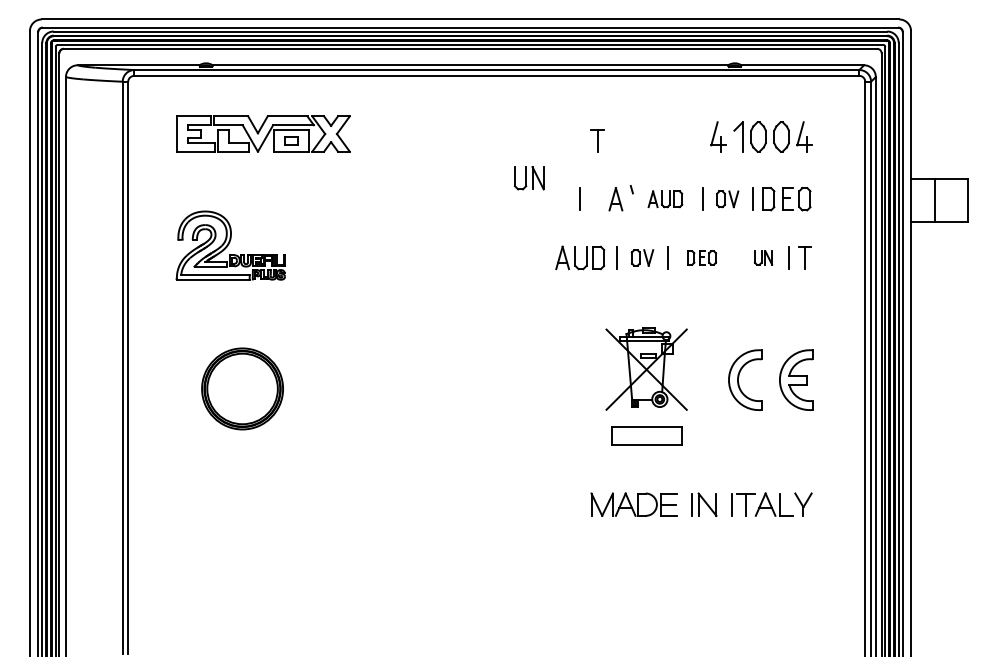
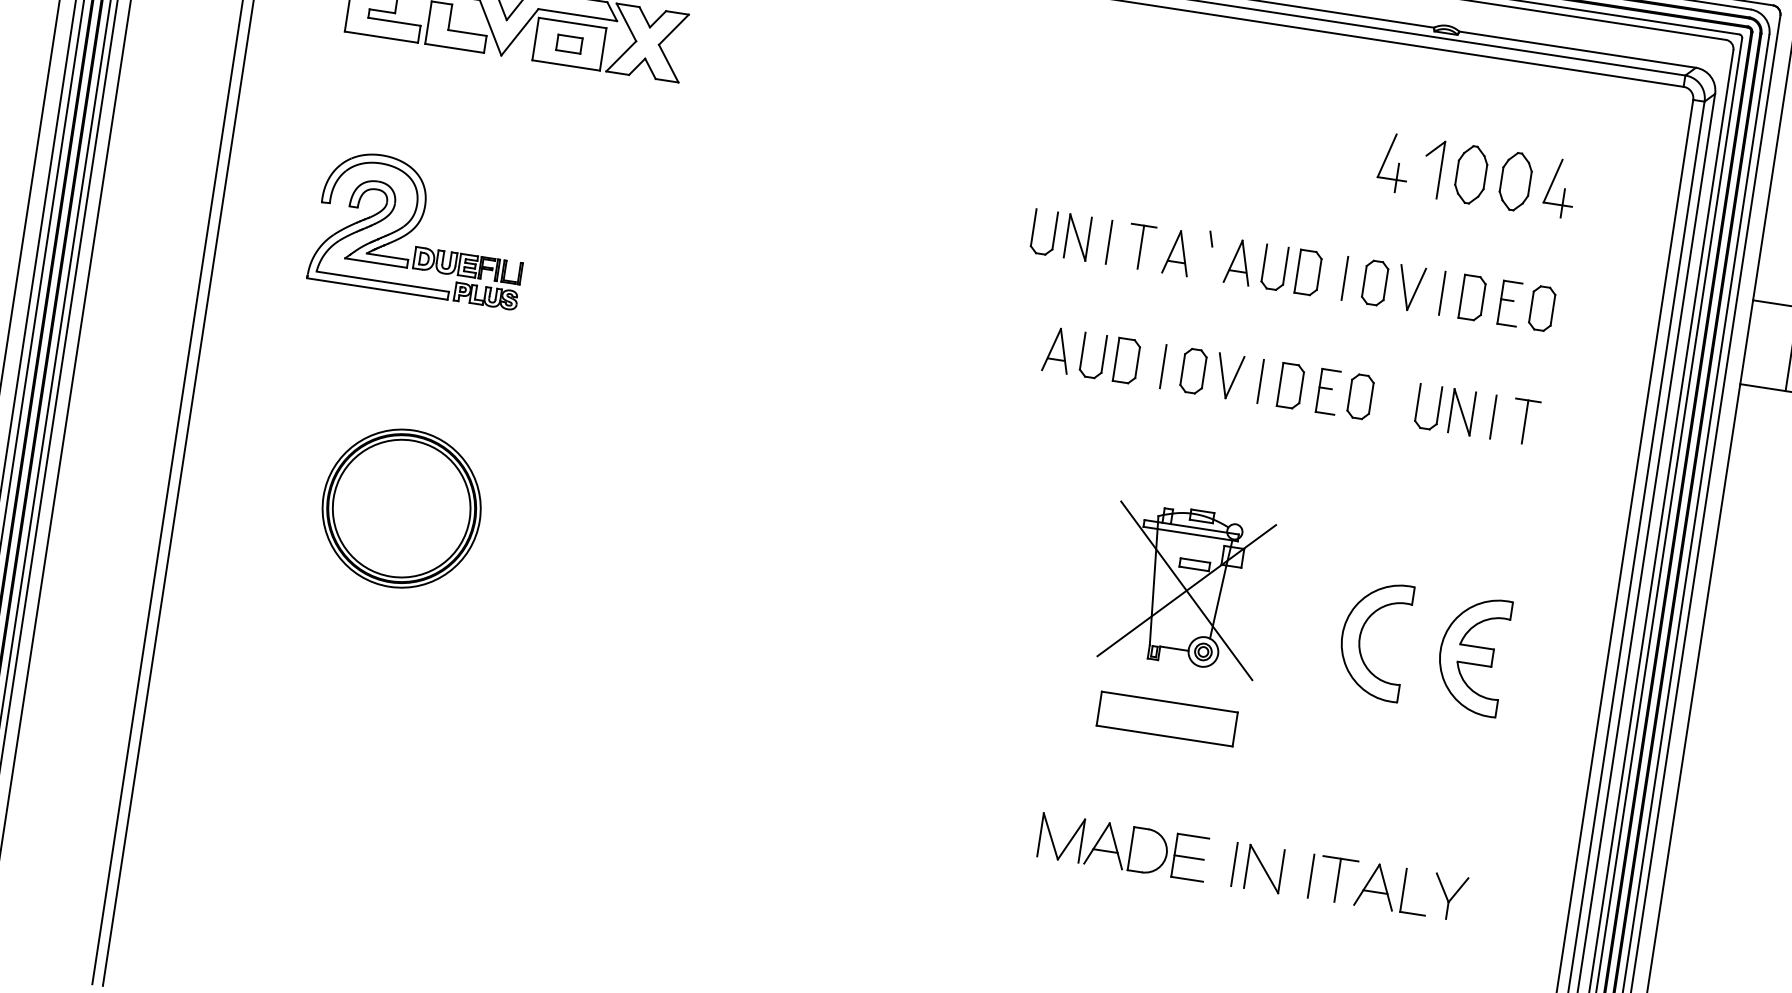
part: (597, 140) -> (1140, 245), moved
part: (529, 178) -> (1061, 235), moved
part: (665, 199) -> (1273, 268), size x1.43
part: (727, 199) -> (1392, 286), size x1.43
part: (642, 257) -> (1211, 373), size x1.43
part: (701, 257) -> (1325, 390), size x1.67
part: (763, 257) -> (1445, 408), size x1.67

